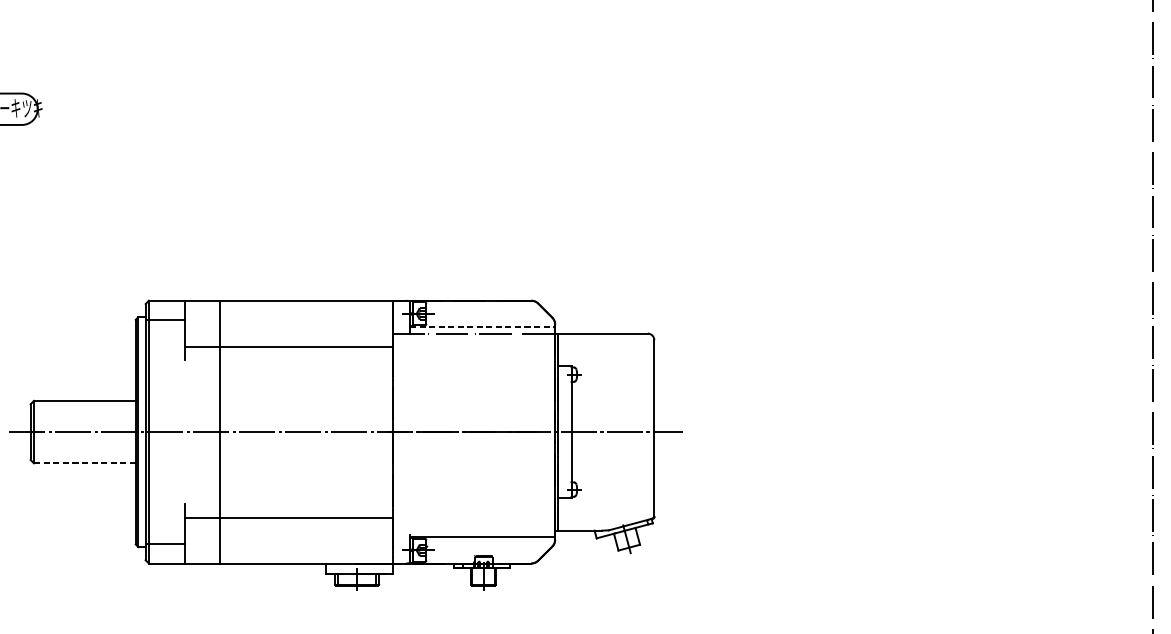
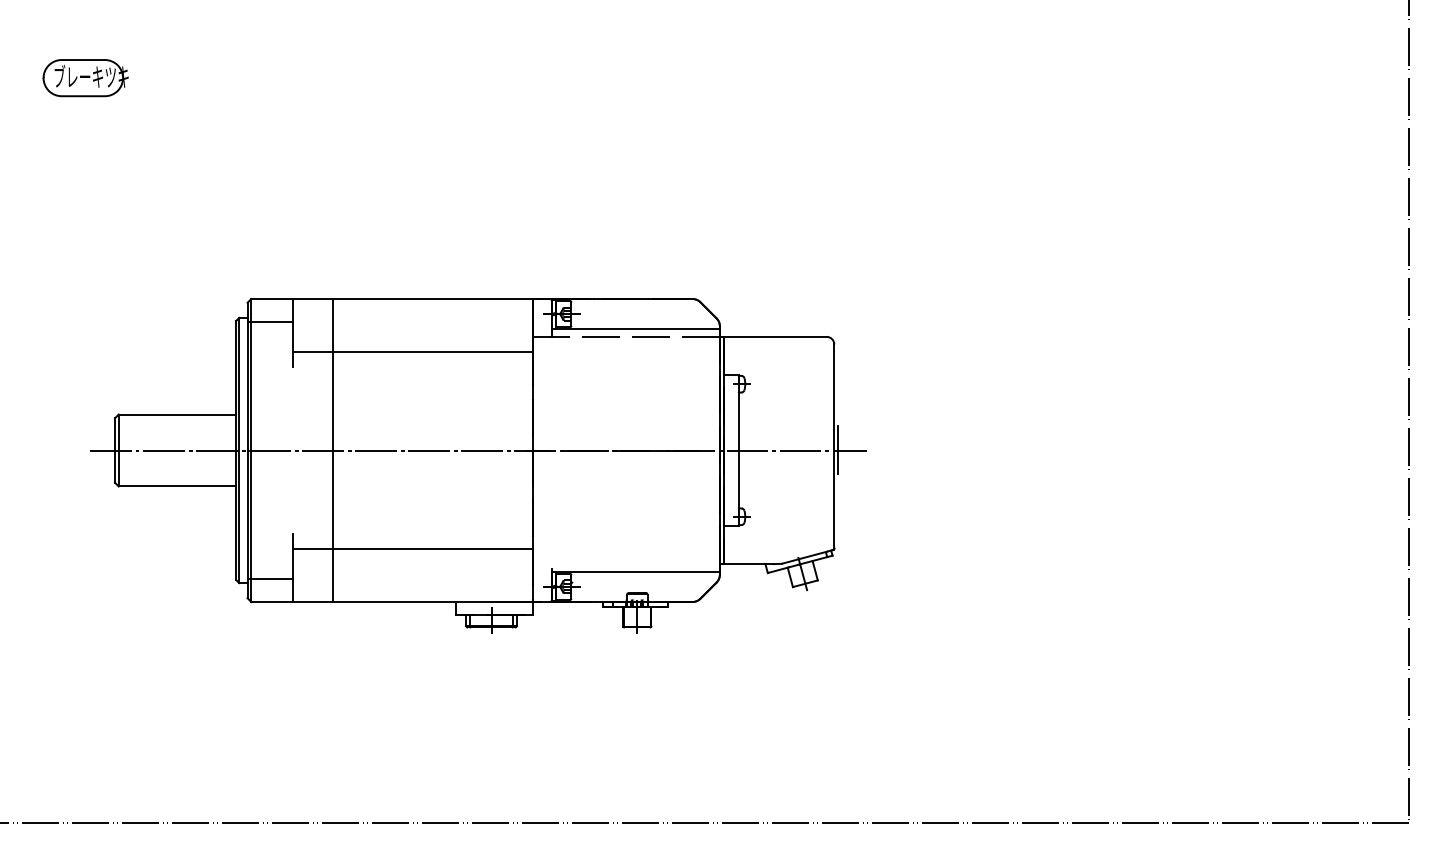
line: (482, 327) -> (636, 329), dashed -> solid
line: (657, 431) -> (838, 449), added
line: (84, 463) -> (177, 486), dashed -> solid

